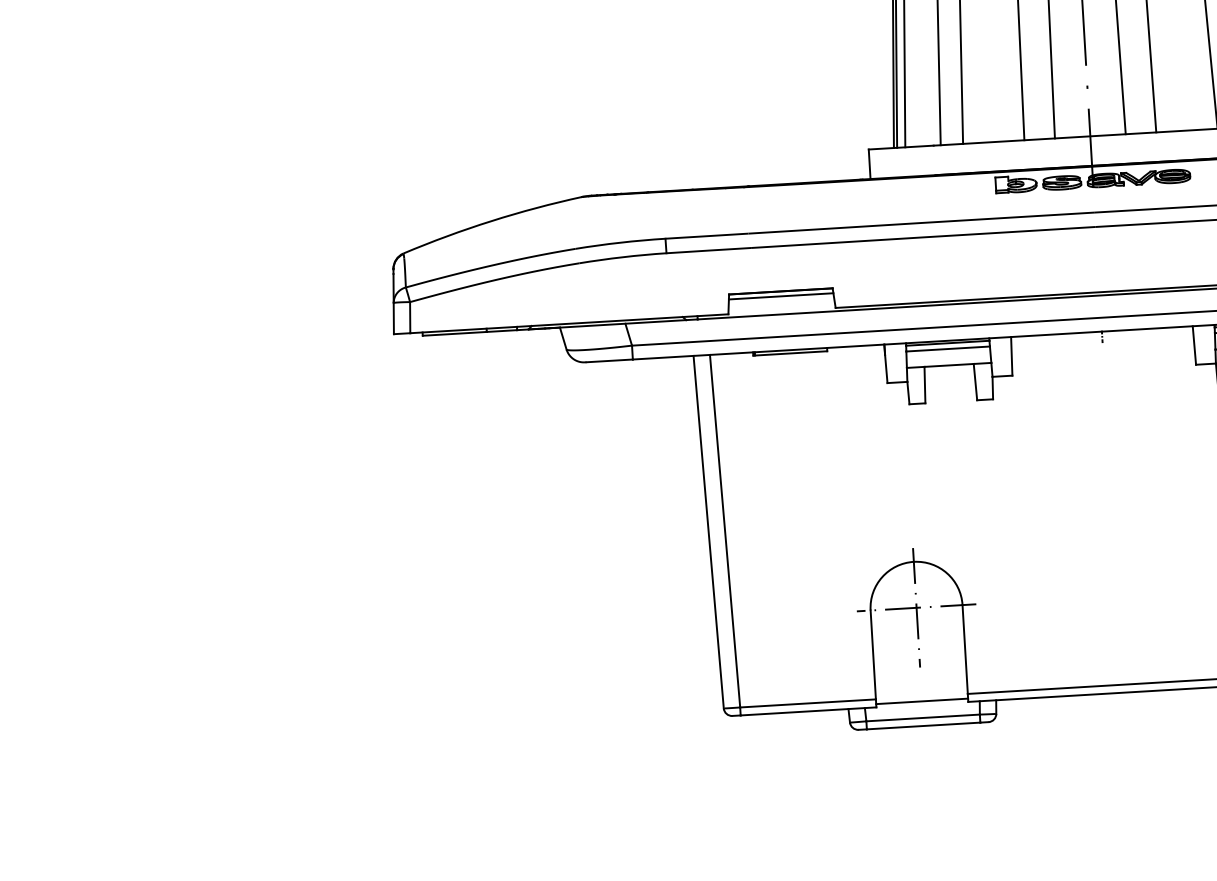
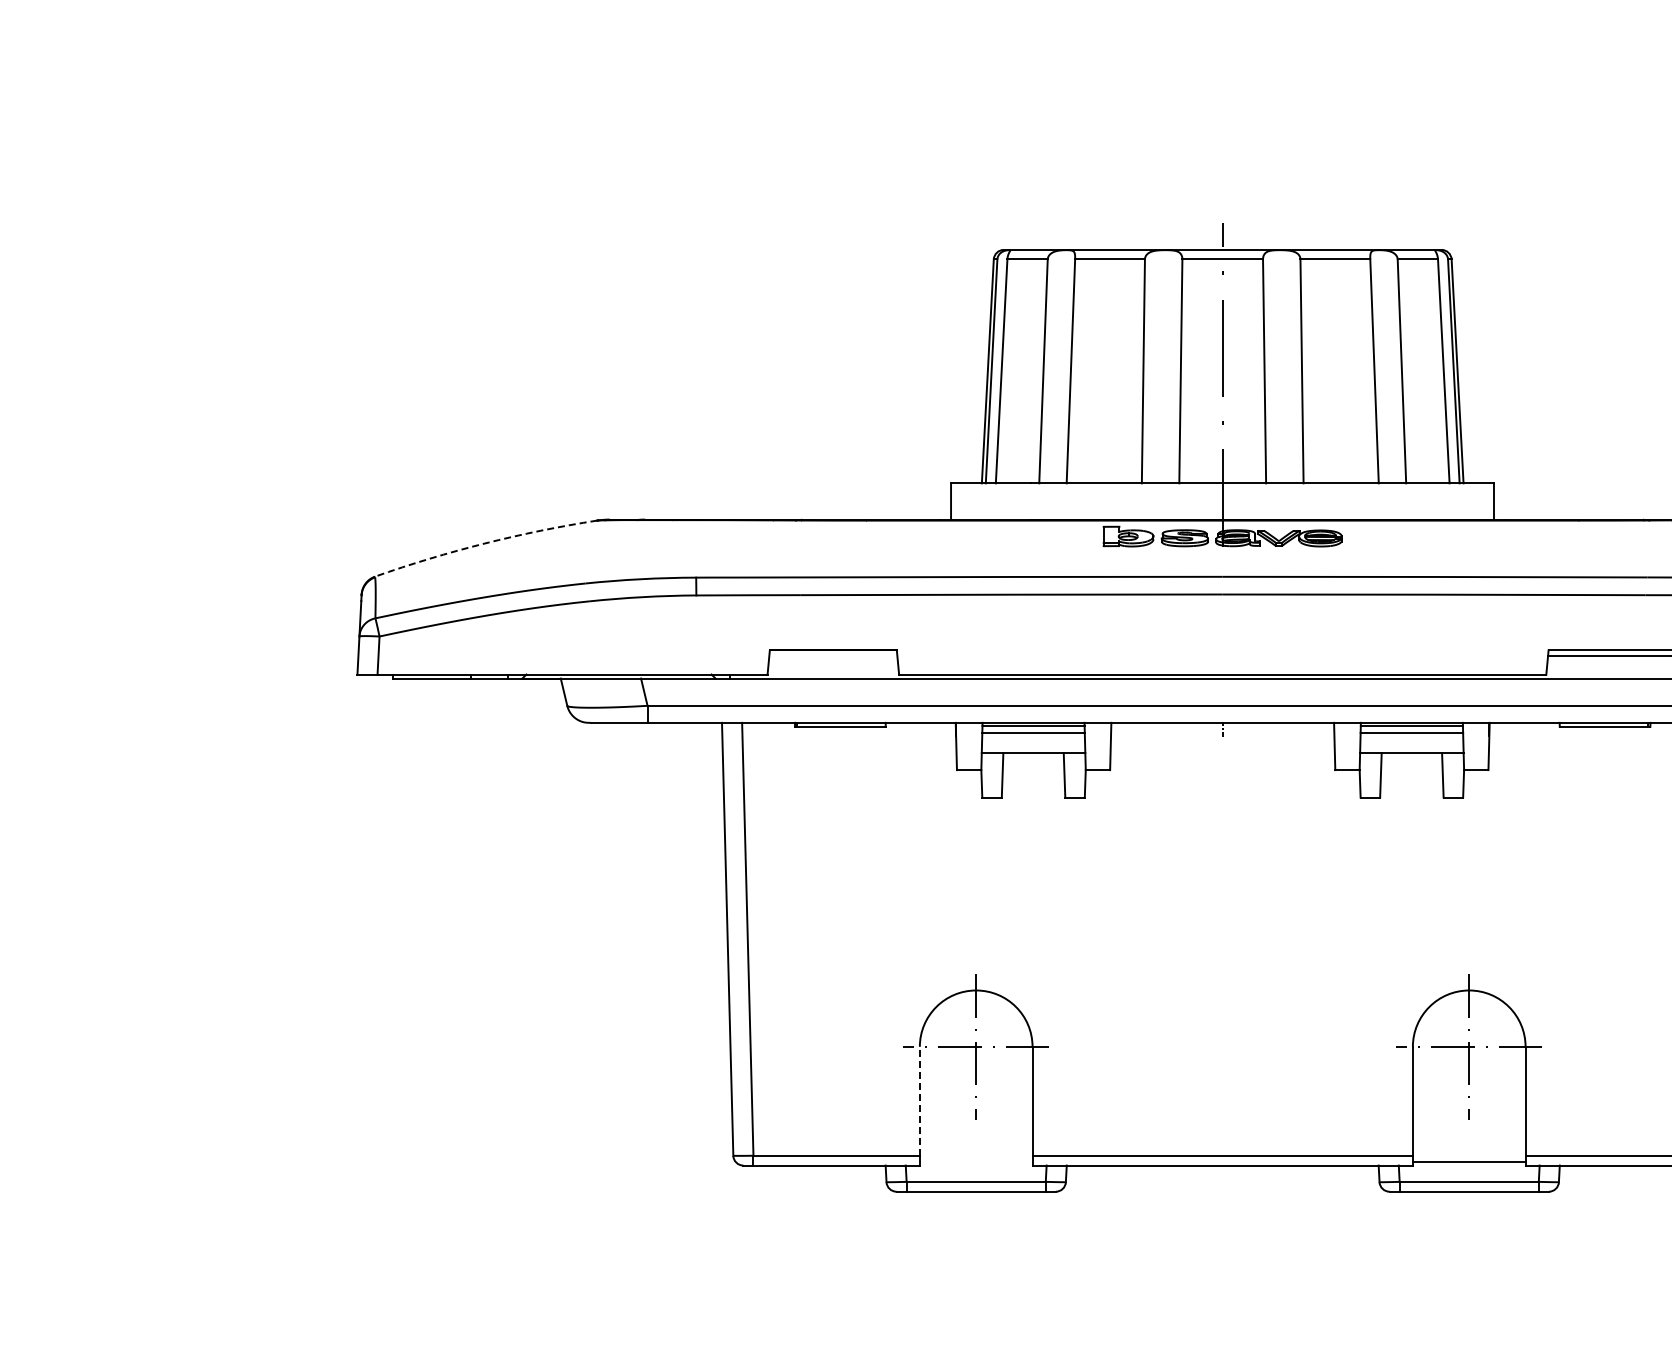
arc: (491, 221) -> (484, 543), solid -> dashed
line: (781, 296) -> (833, 656), removed
line: (872, 654) -> (919, 1100), solid -> dashed
line: (921, 701) -> (975, 1161), removed

